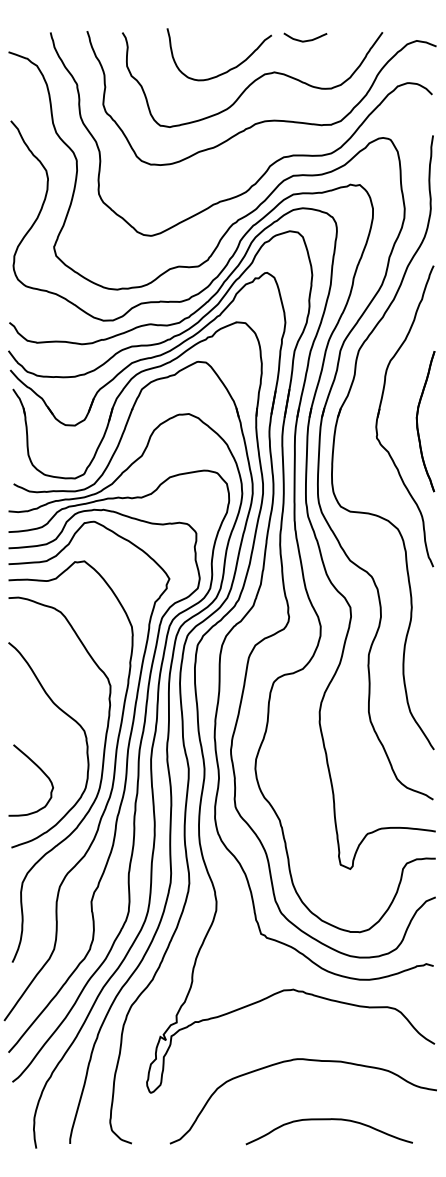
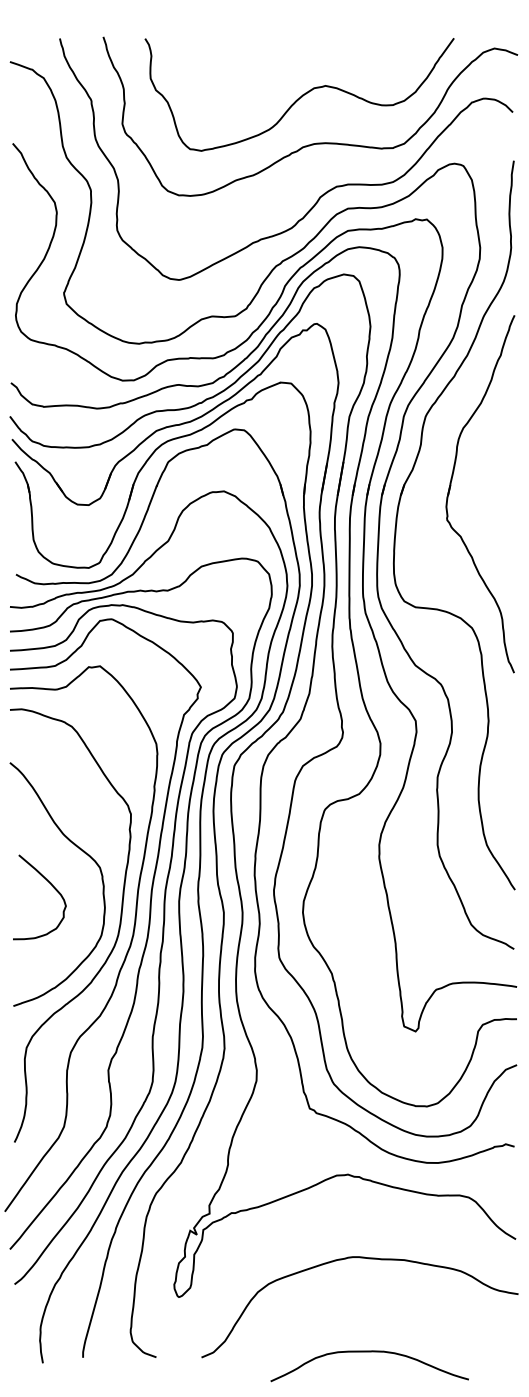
curve: (306, 40) -> (363, 47), removed
curve: (228, 69) -> (271, 82), removed
part: (417, 421) -> (495, 500), removed
curve: (42, 773) -> (53, 888), moved
curve: (329, 1120) -> (369, 1352), moved

